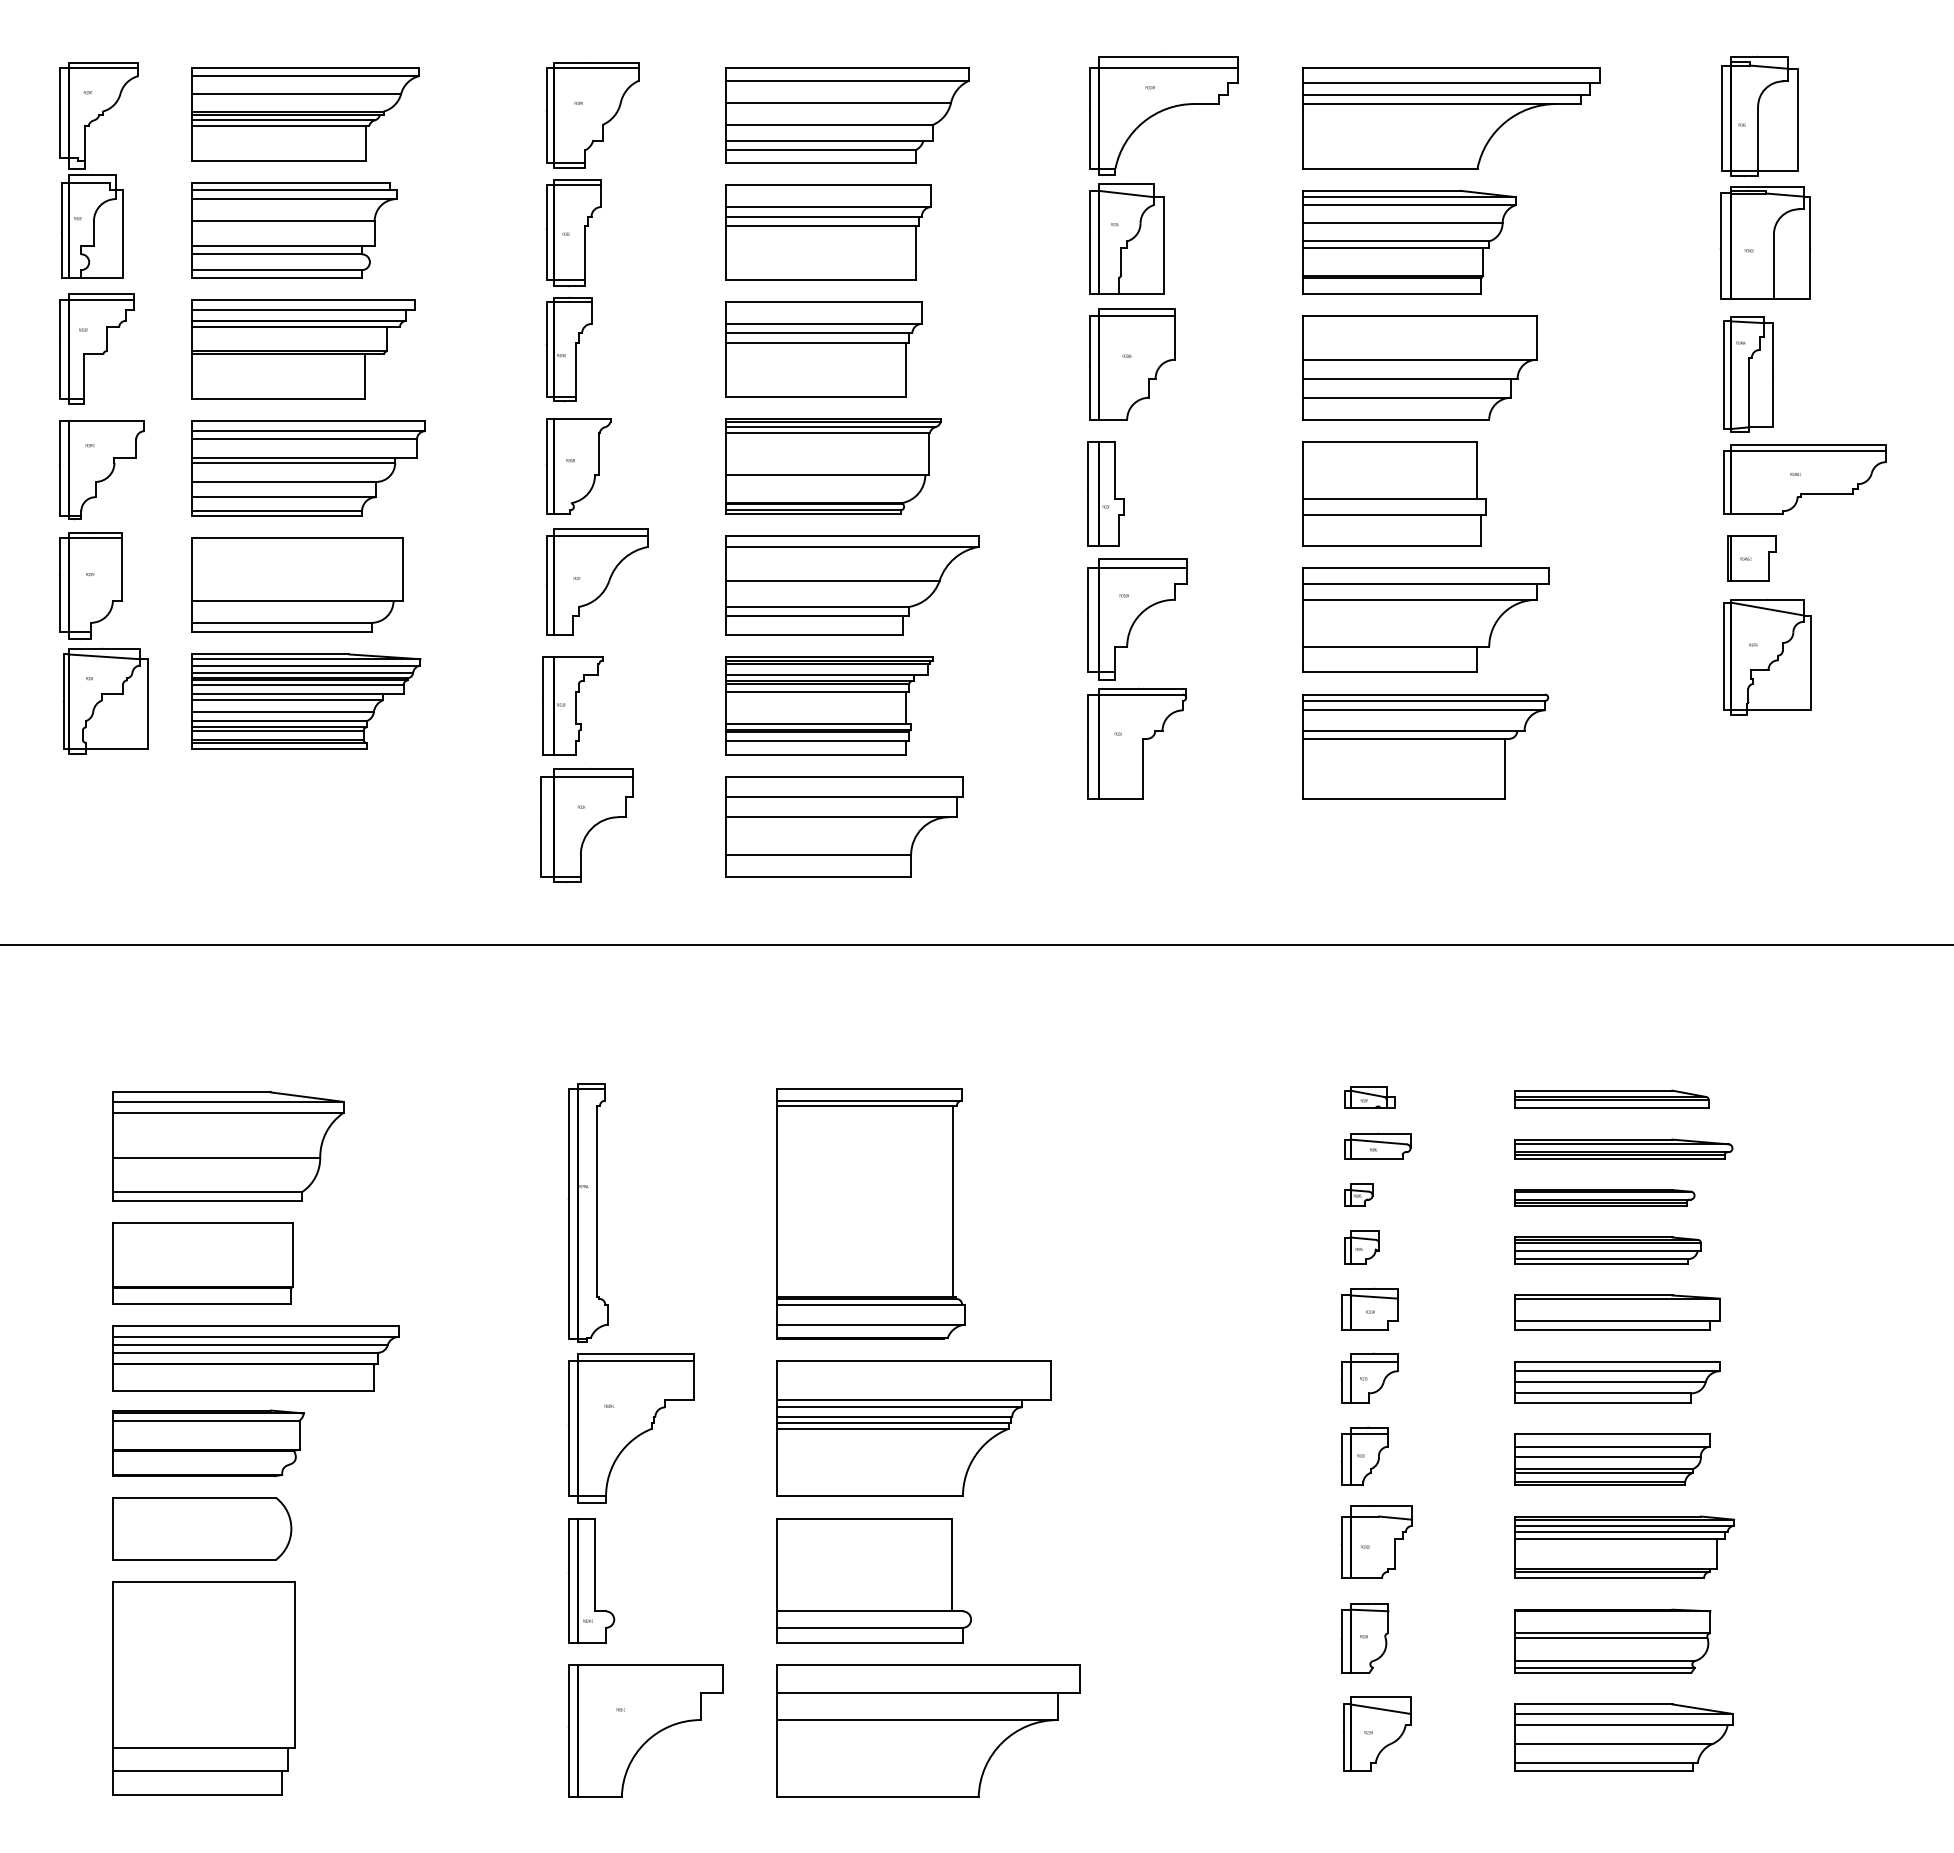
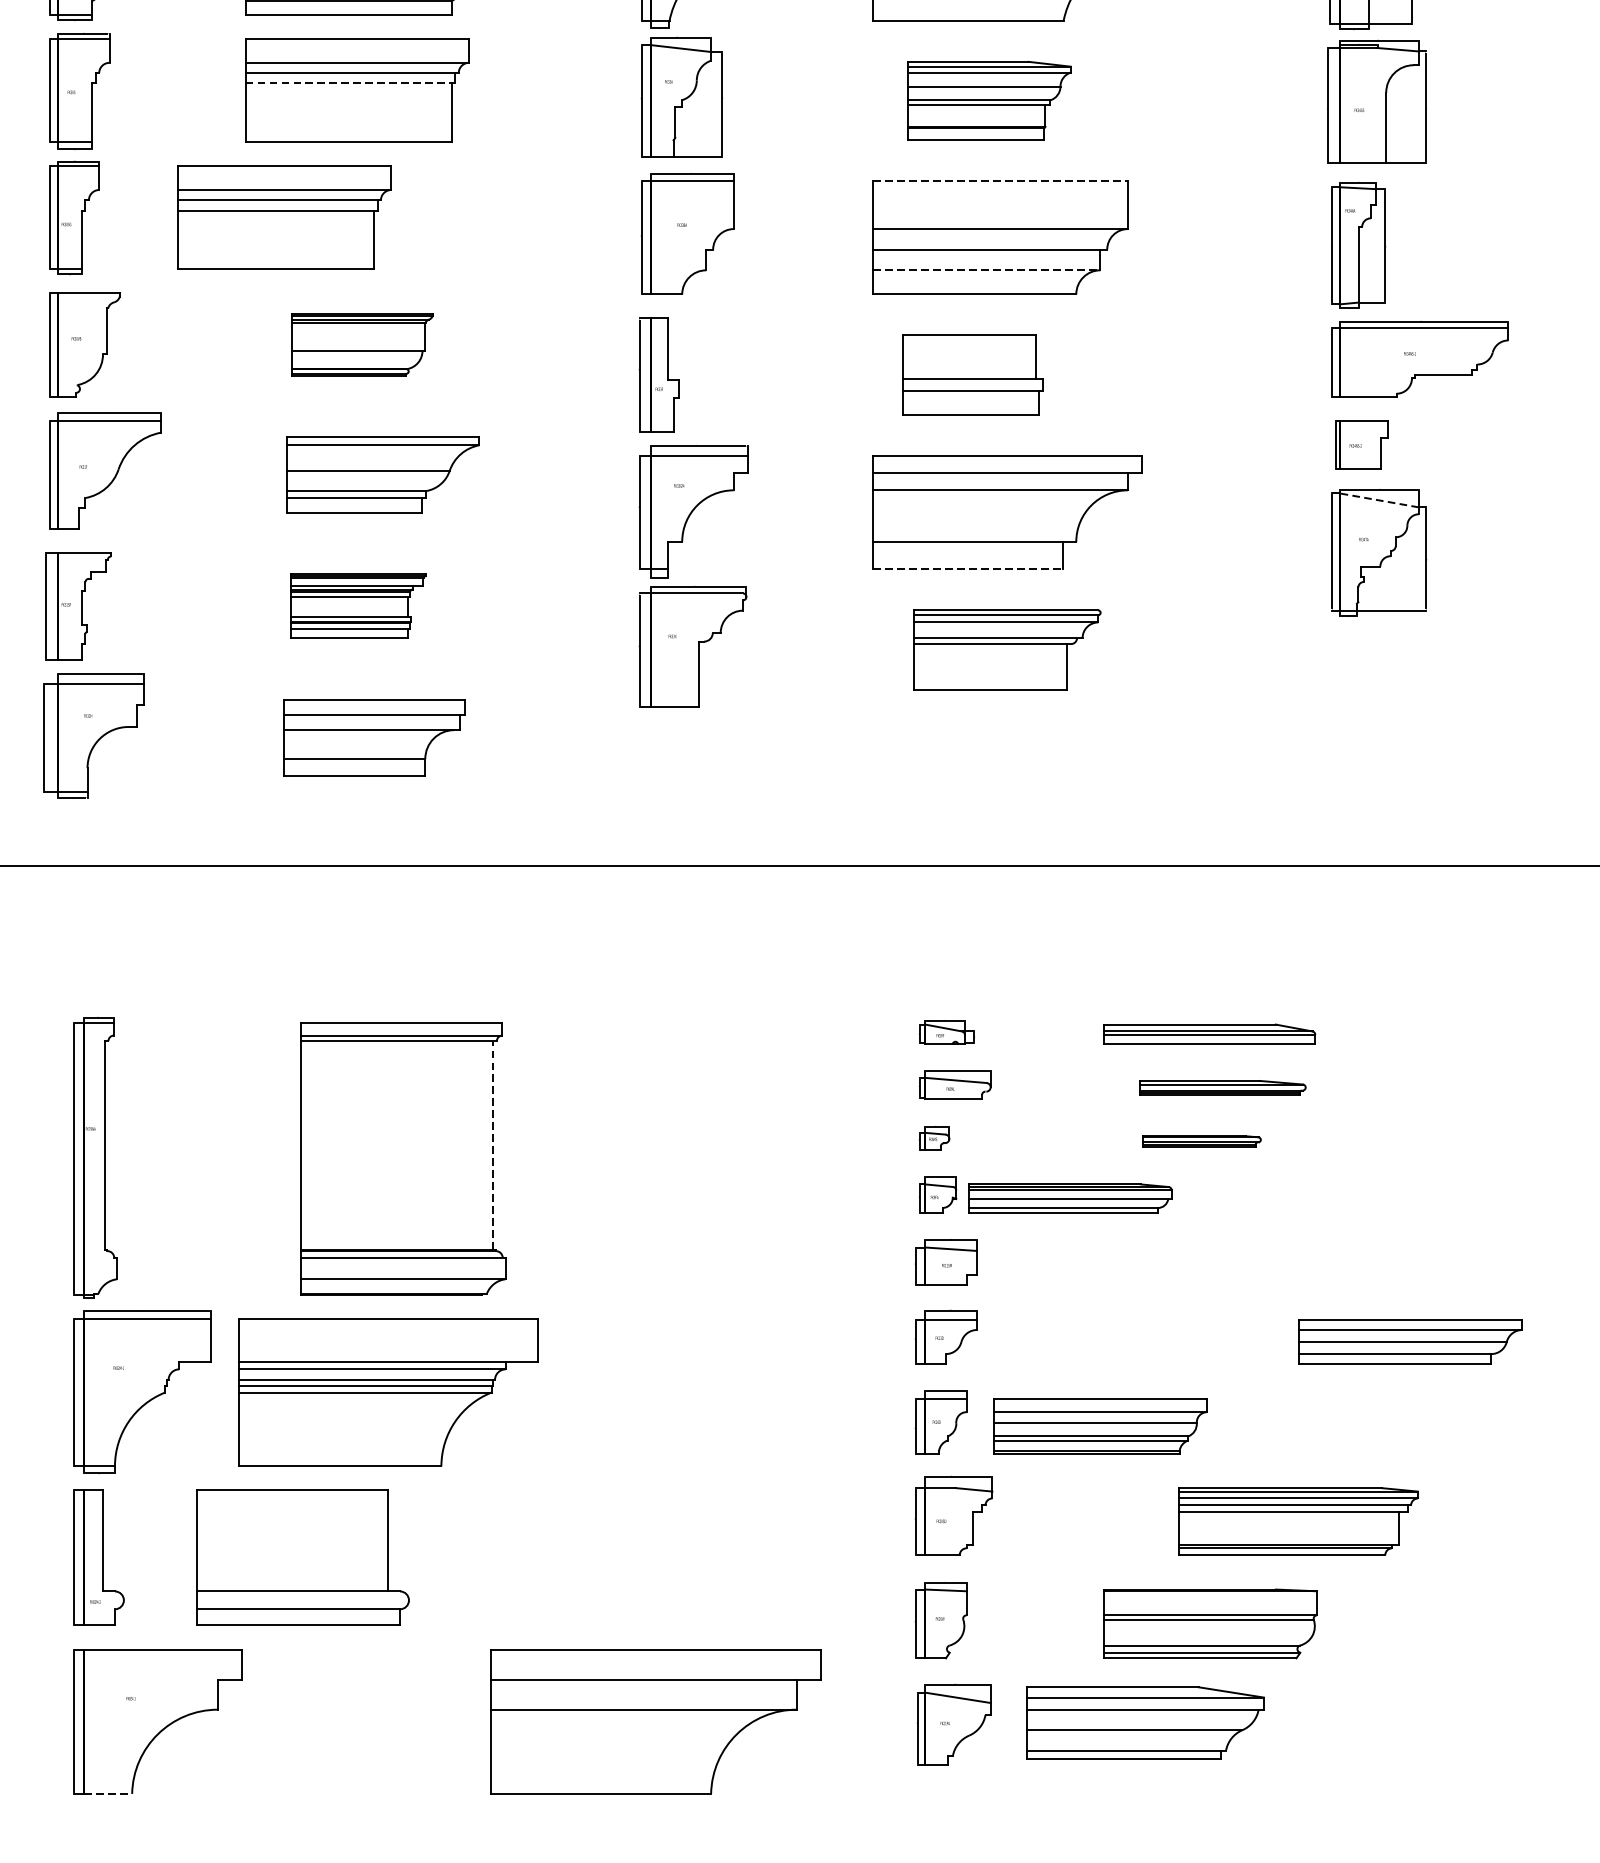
line: (822, 226) -> (350, 83), solid -> dashed
part: (1409, 241) -> (989, 100), size x0.7
line: (1419, 315) -> (1000, 180), solid -> dashed
part: (823, 349) -> (284, 217), moved
line: (1407, 397) -> (987, 270), solid -> dashed
part: (833, 466) -> (362, 345), size x0.6
part: (1394, 493) -> (973, 374), size x0.7
part: (852, 585) -> (383, 474), size x0.7
line: (1767, 609) -> (1379, 500), solid -> dashed
line: (1389, 672) -> (967, 569), solid -> dashed
part: (829, 705) -> (358, 605), size x0.6
part: (1425, 746) -> (1006, 649), size x0.7
part: (844, 826) -> (374, 737), size x0.7
part: (1623, 1148) -> (1222, 1087), size x0.7
part: (1604, 1197) -> (1201, 1140), size x0.6
line: (953, 1201) -> (493, 1145), solid -> dashed
part: (1607, 1250) -> (1070, 1198), moved
part: (1617, 1312) -> (1215, 1266), removed
part: (1617, 1382) -> (1410, 1342), moved
part: (913, 1428) -> (387, 1392), moved
part: (1612, 1459) -> (1100, 1426), moved
part: (1624, 1546) -> (1298, 1520), moved
part: (873, 1580) -> (302, 1557), moved
part: (928, 1730) -> (656, 1721), moved
part: (1623, 1737) -> (1145, 1723), moved
line: (600, 1797) -> (108, 1793), solid -> dashed

